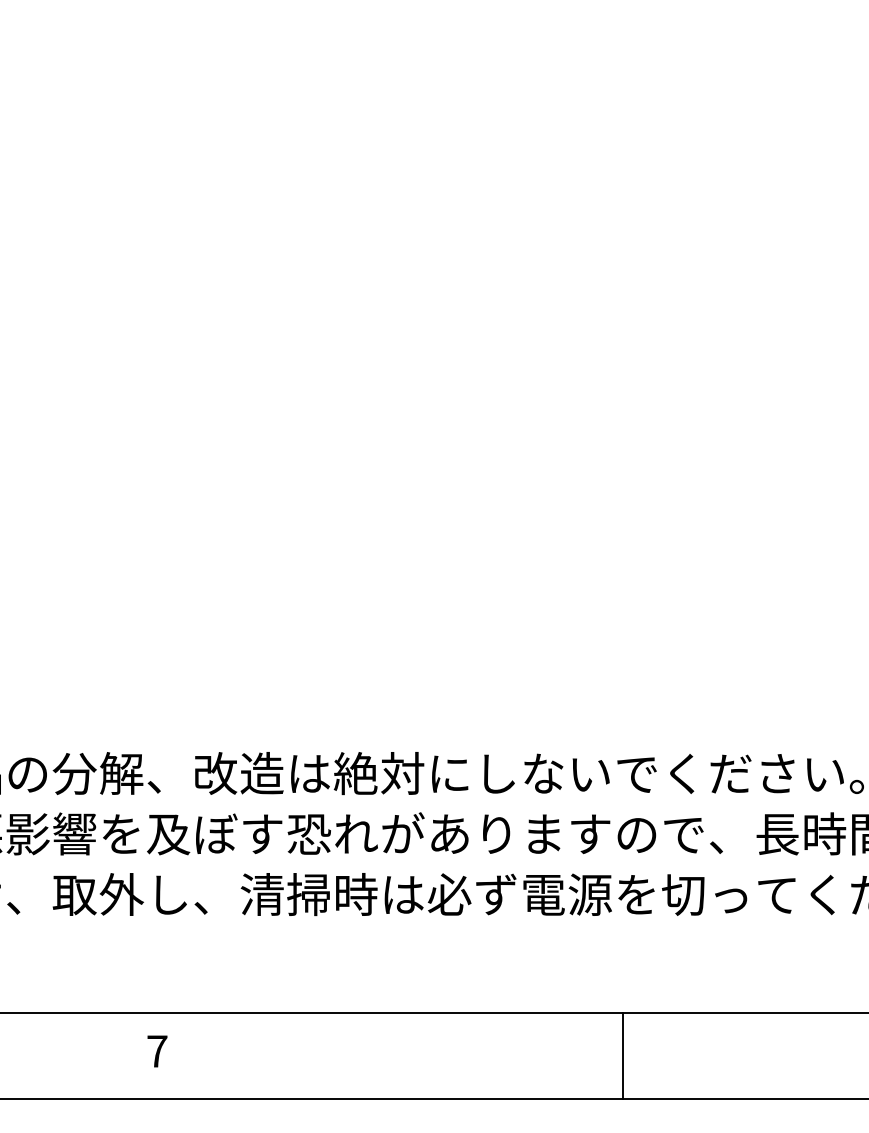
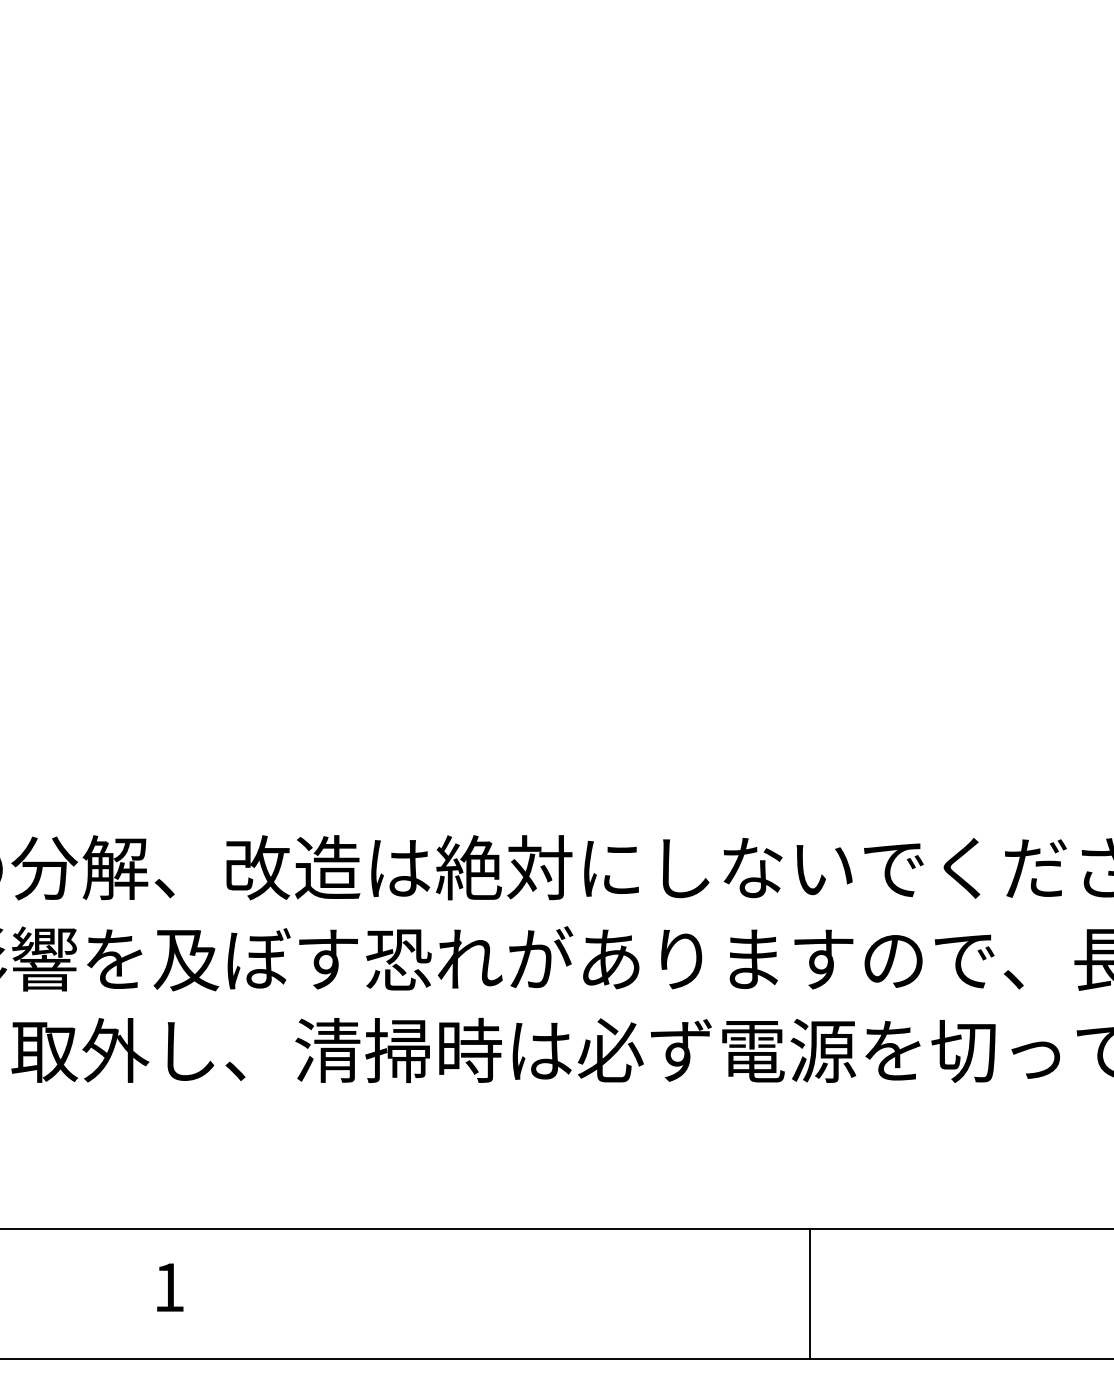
text: (157, 1051) -> (169, 1287), 7 -> 1
line: (622, 1055) -> (809, 1293), moved

